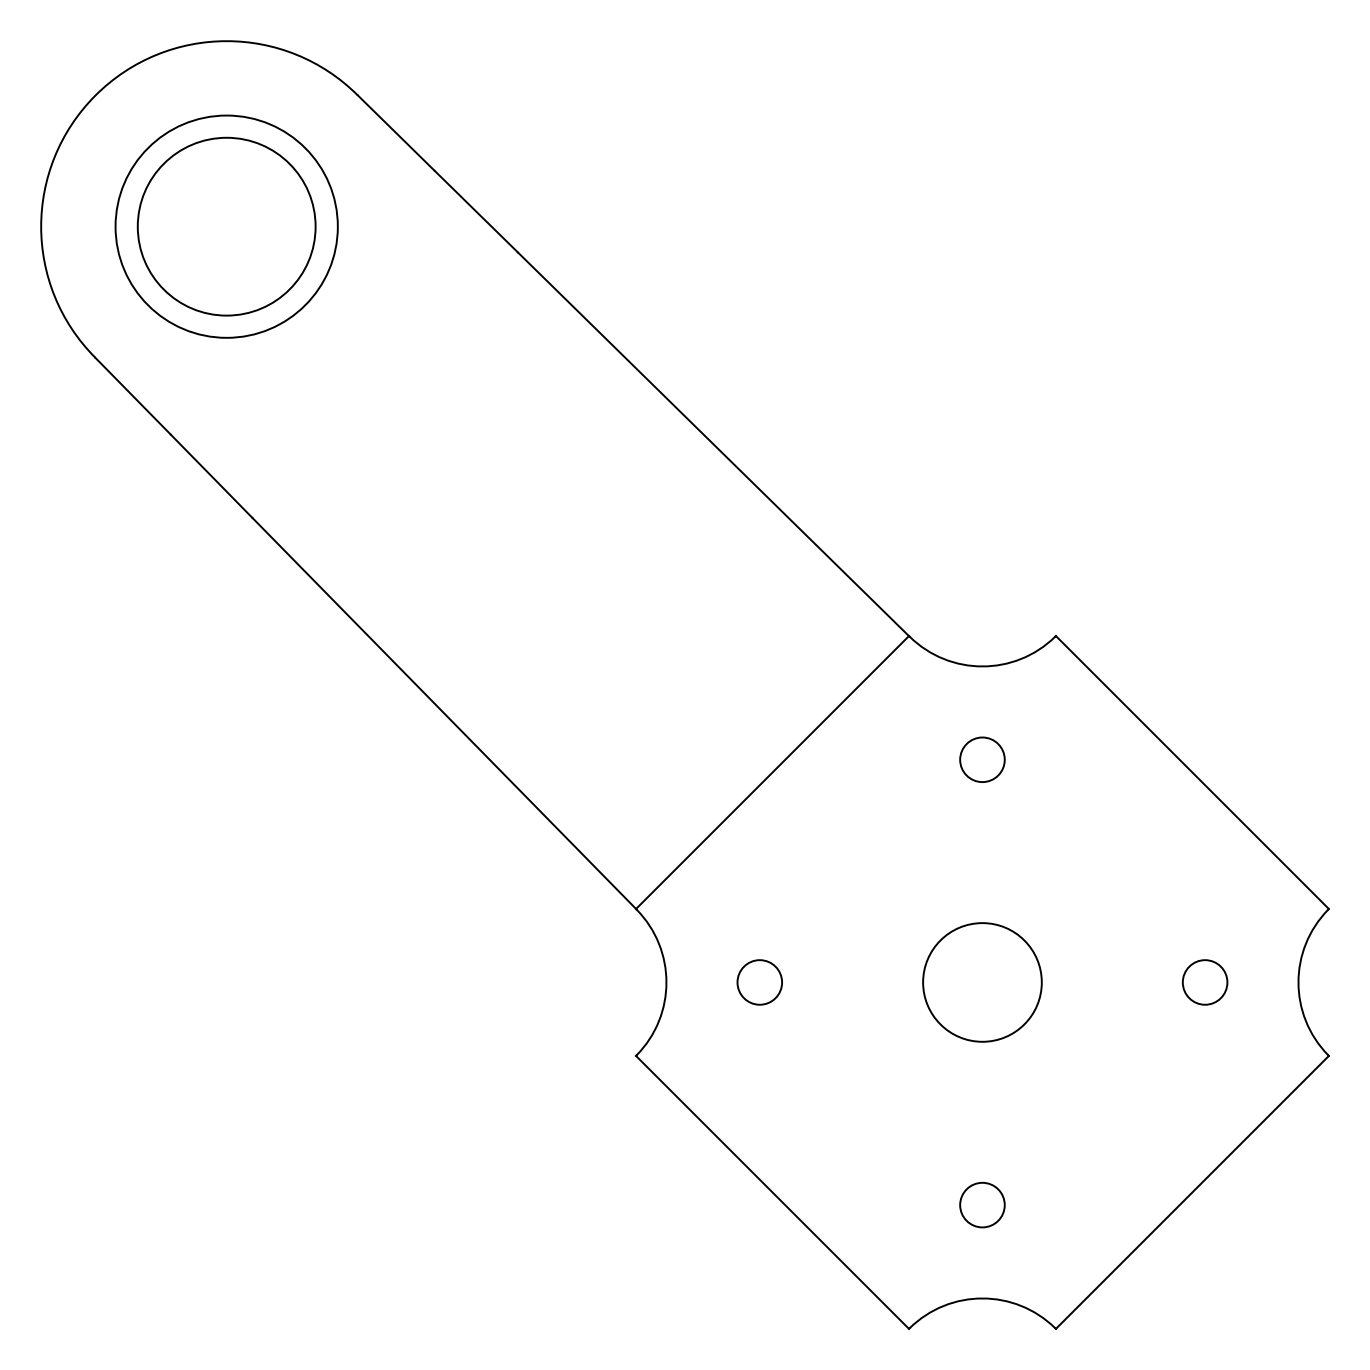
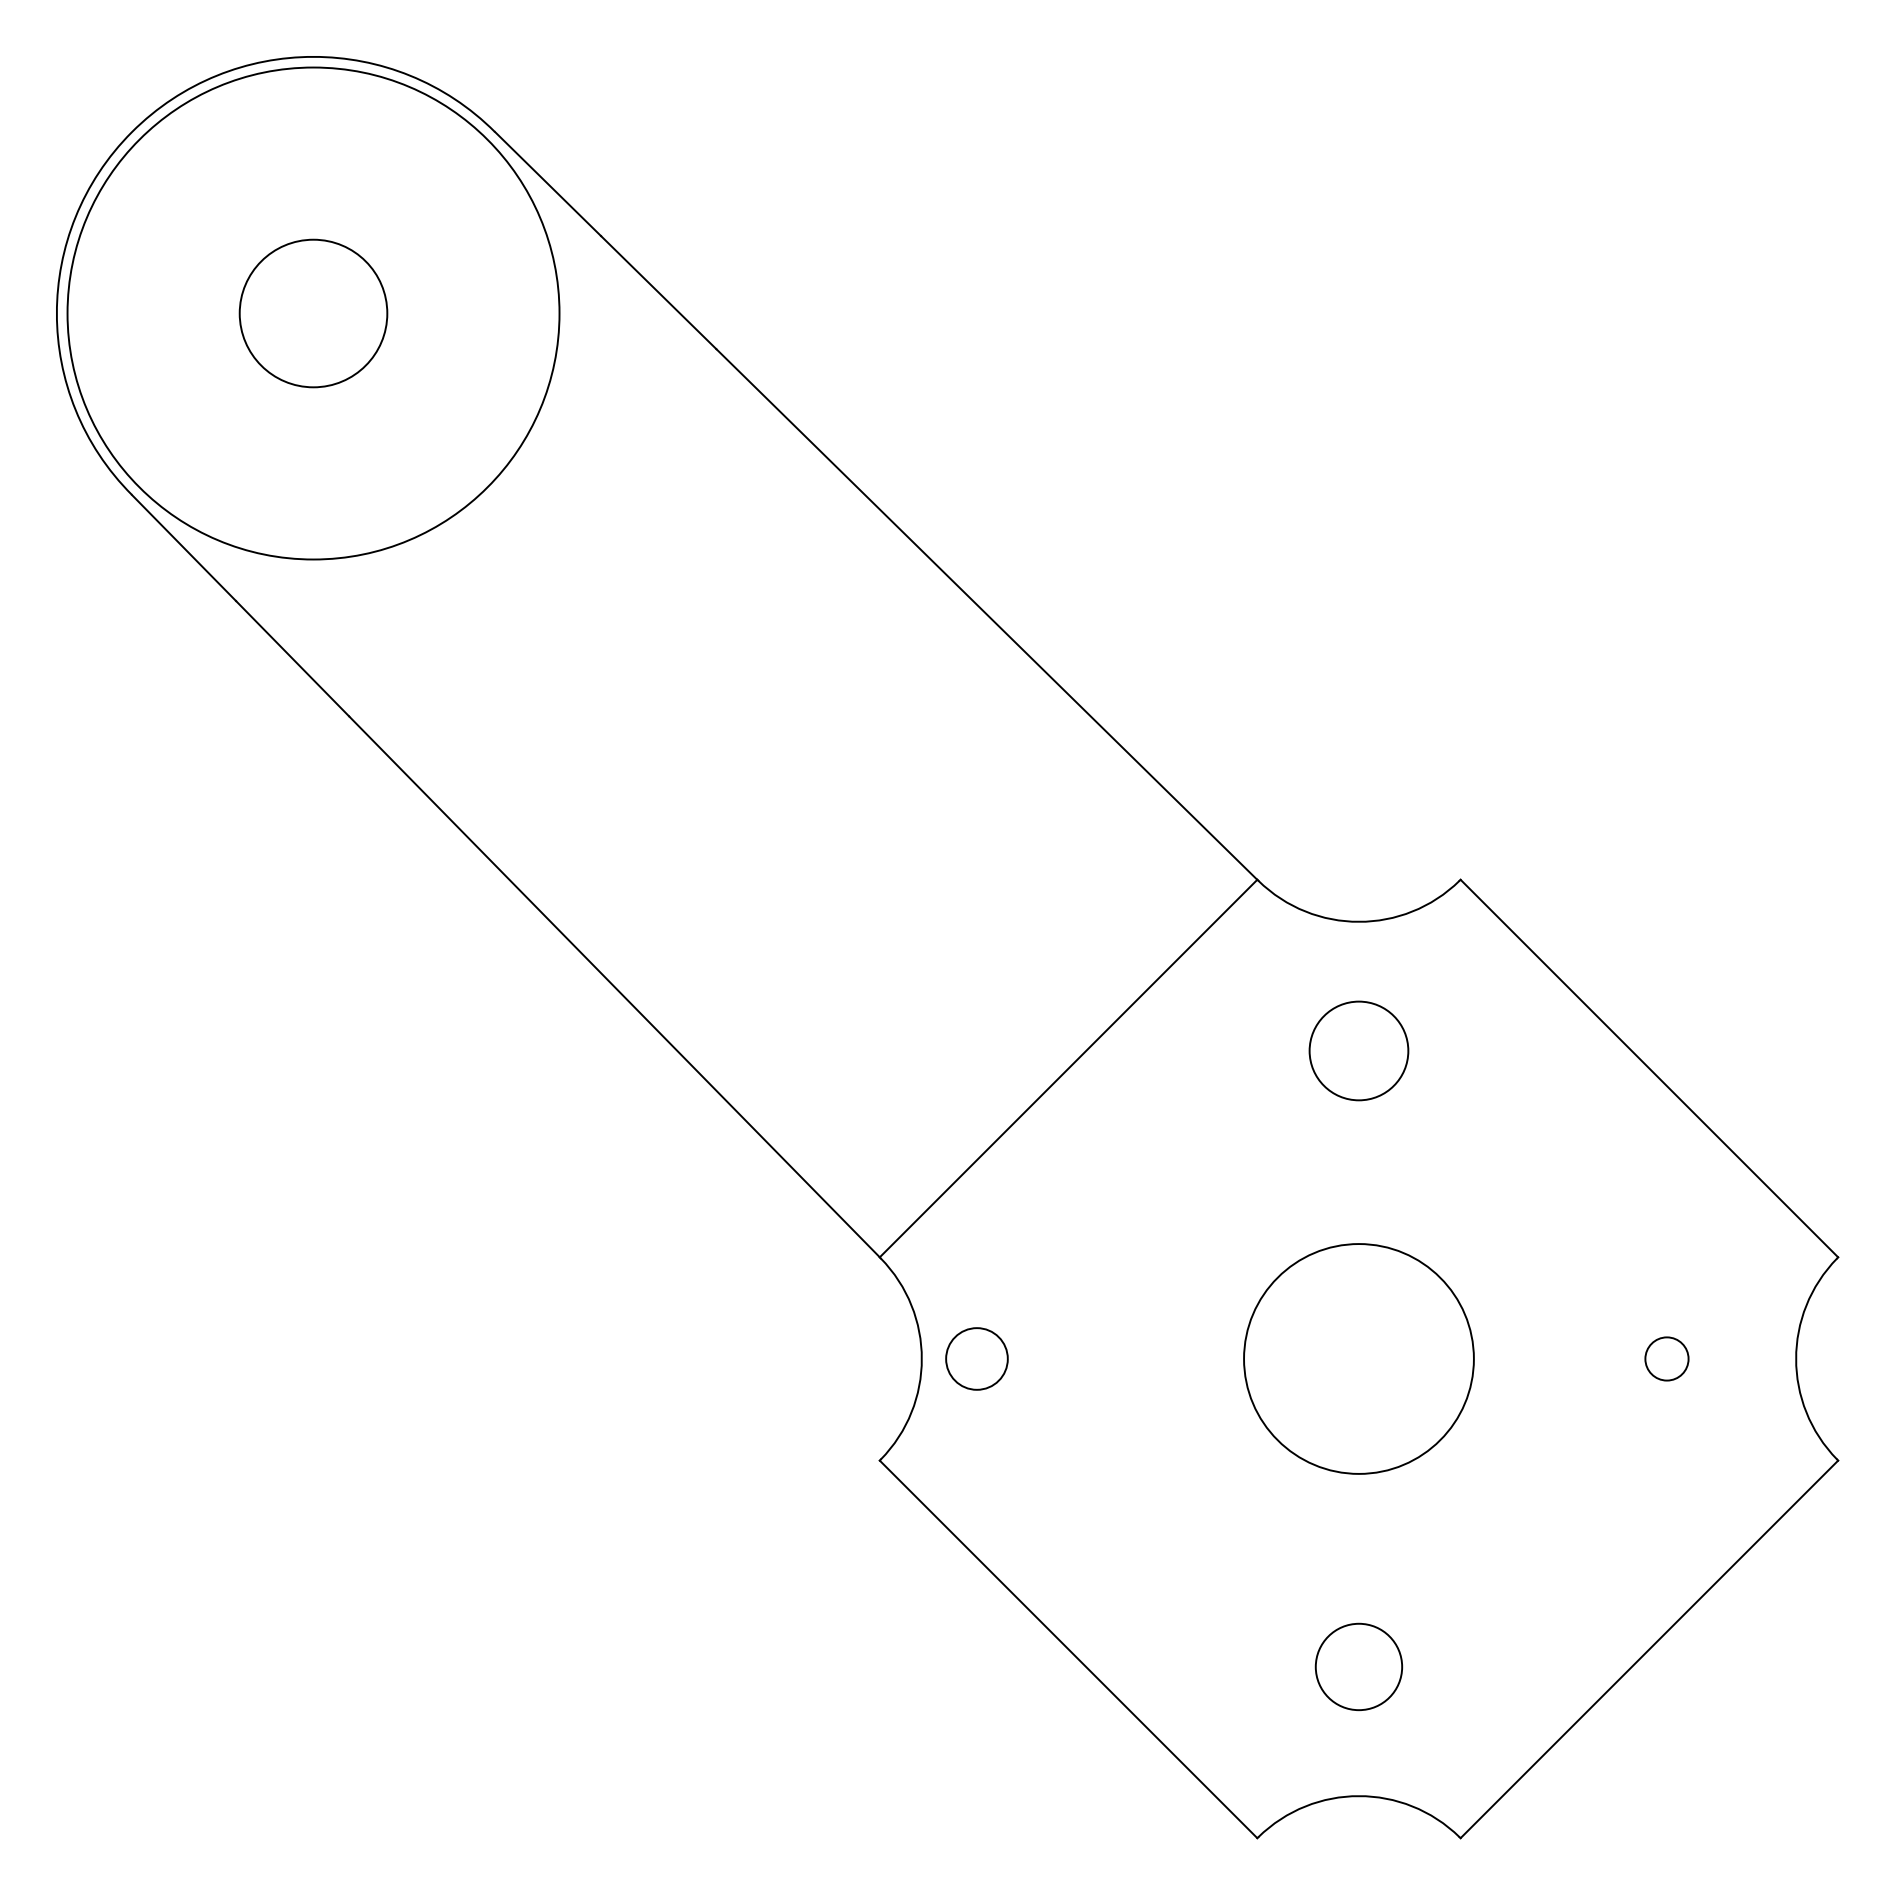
circle: (226, 226) -> (313, 313), size x0.6
circle: (226, 226) -> (313, 313), size x1.6
circle: (982, 759) -> (1358, 1050), size x1.6
circle: (759, 982) -> (976, 1358), moved
circle: (982, 982) -> (1358, 1358), size x1.4
circle: (1204, 982) -> (1666, 1358), size x0.7
circle: (982, 1204) -> (1358, 1666), size x1.4

